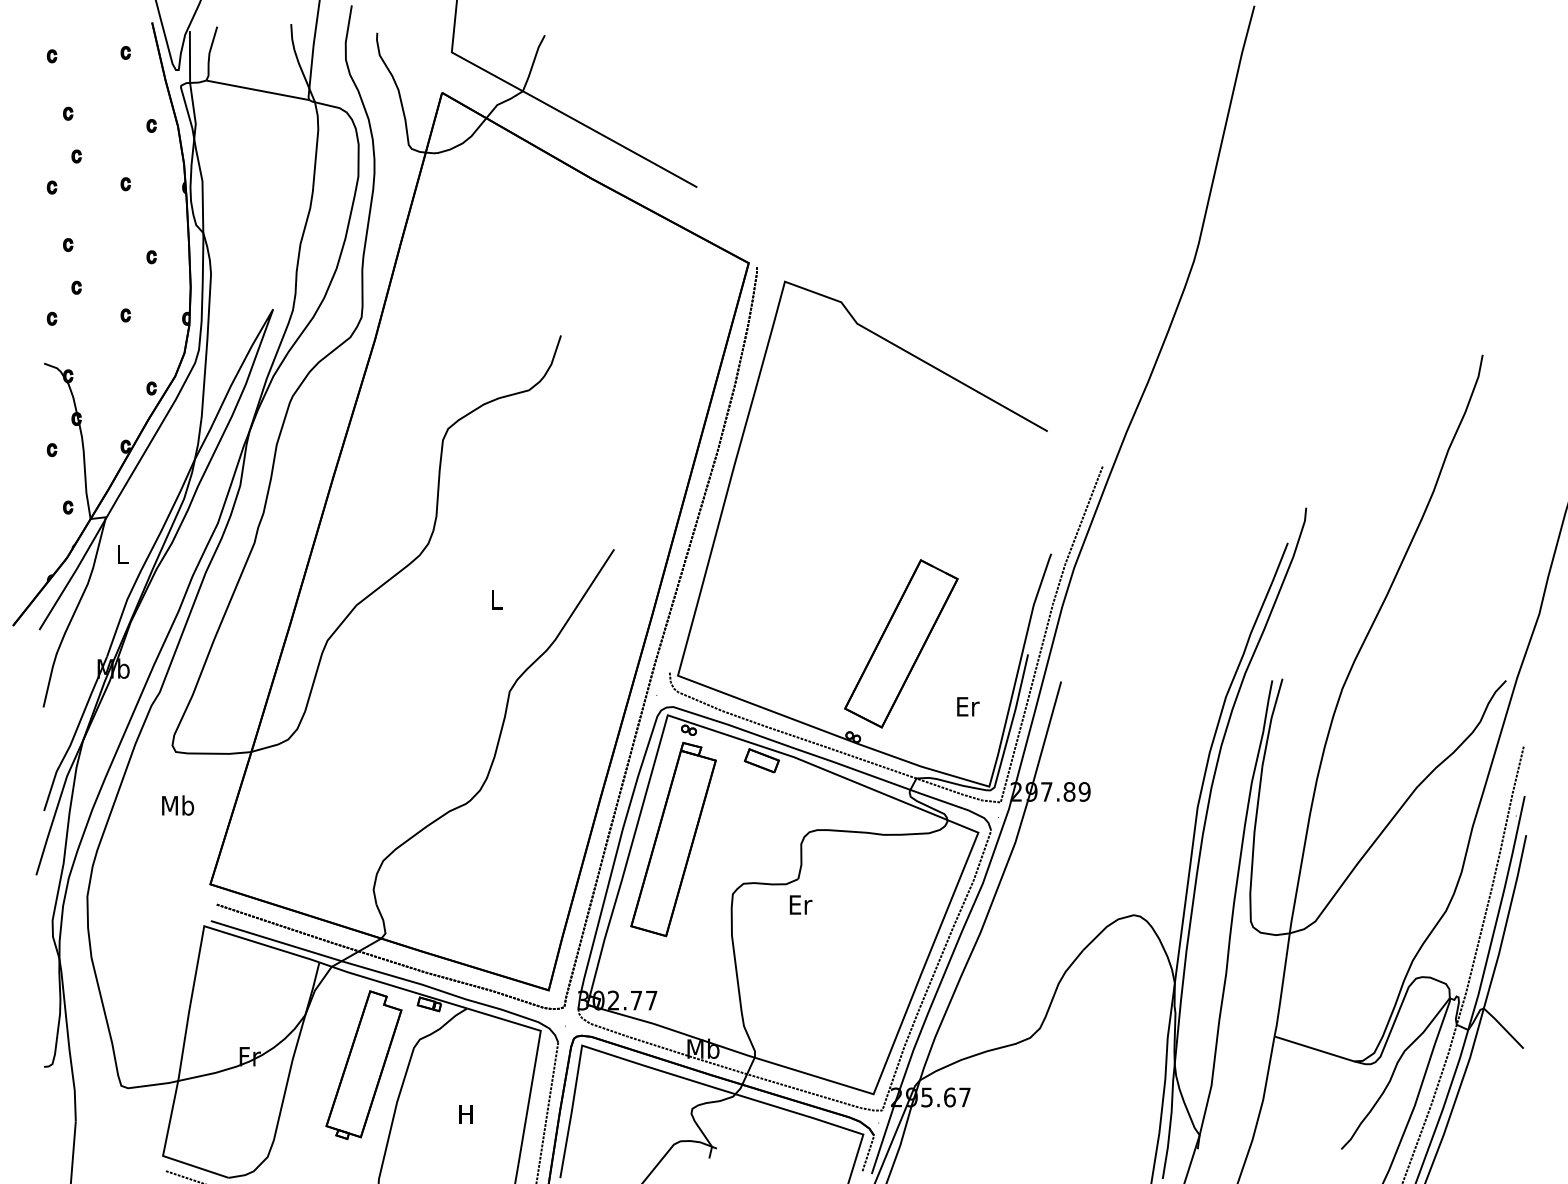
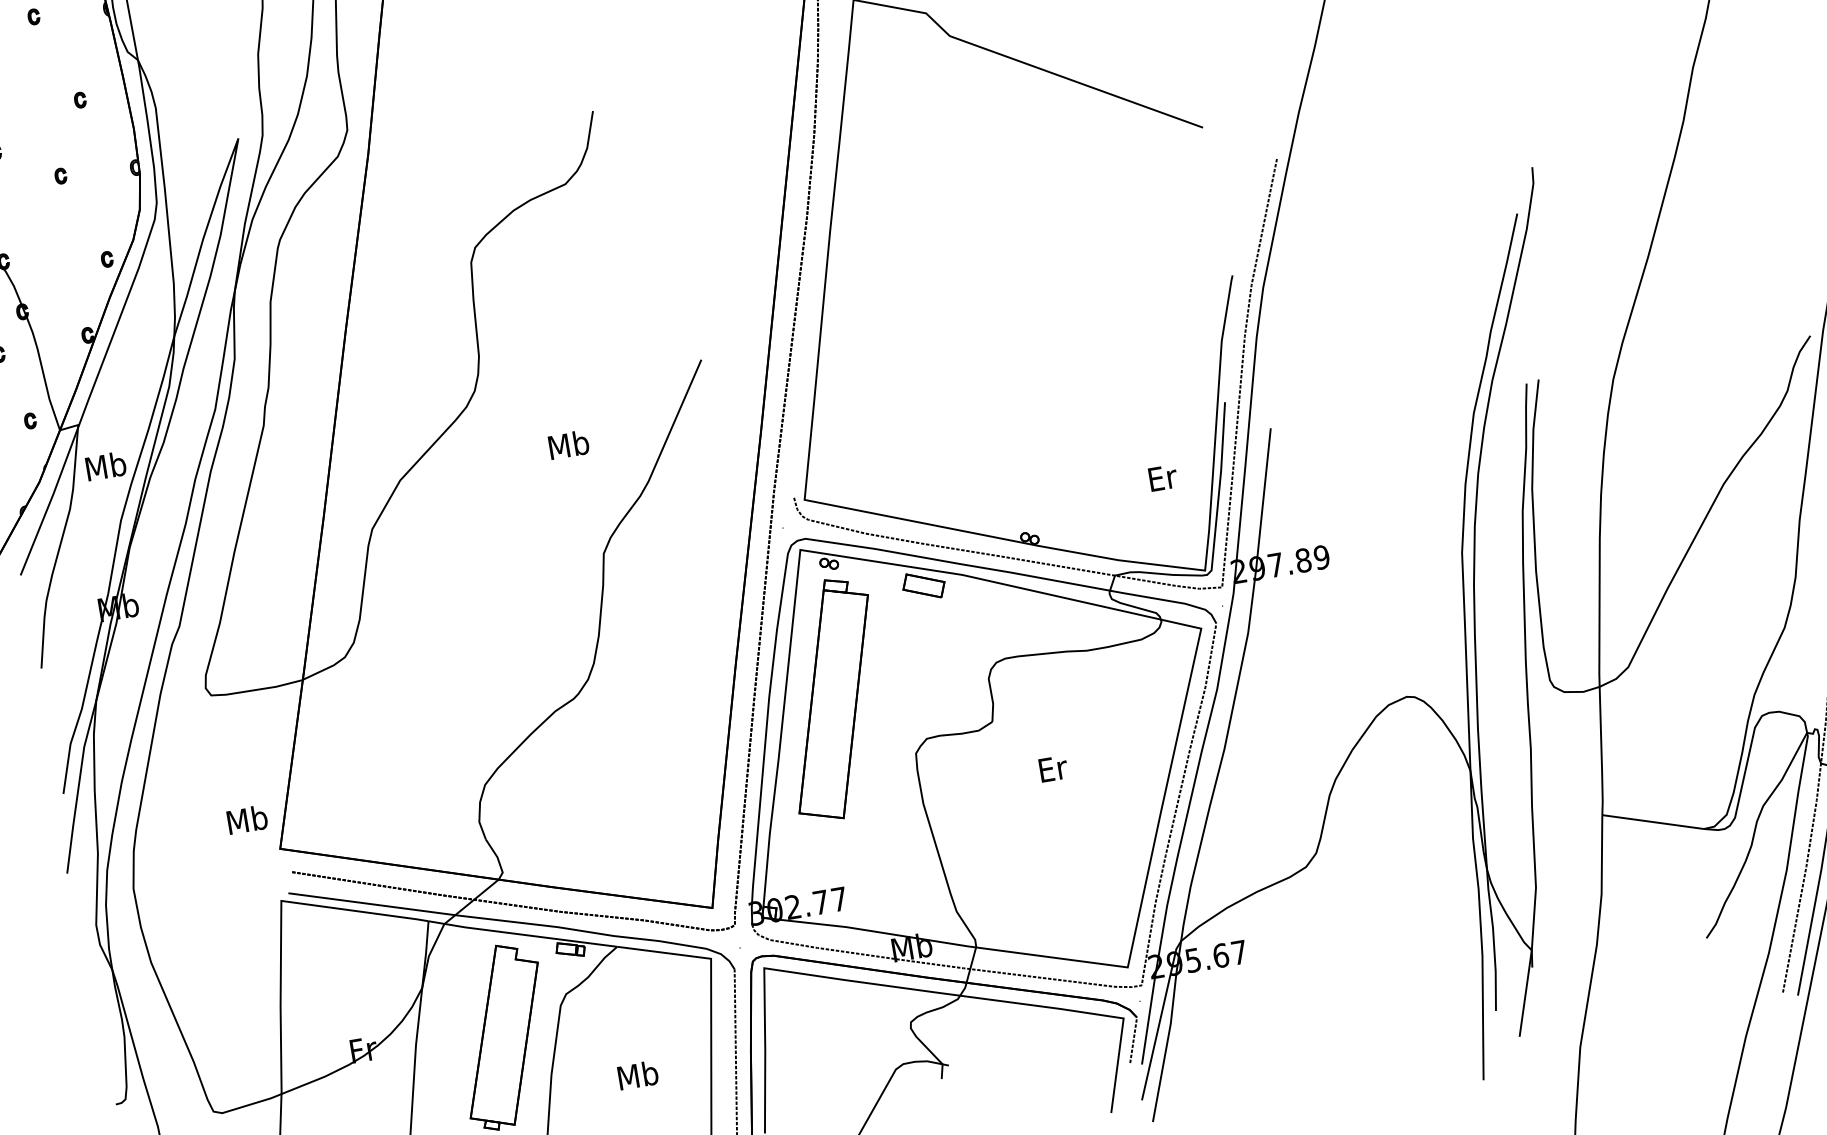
text: (122, 553) -> (105, 465), L -> Mb
text: (496, 599) -> (568, 444), L -> Mb
part: (901, 643) -> (1069, 414), removed
text: (178, 805) -> (247, 819), moved
text: (801, 904) -> (1054, 768), moved
text: (466, 1114) -> (638, 1075), H -> Mb

